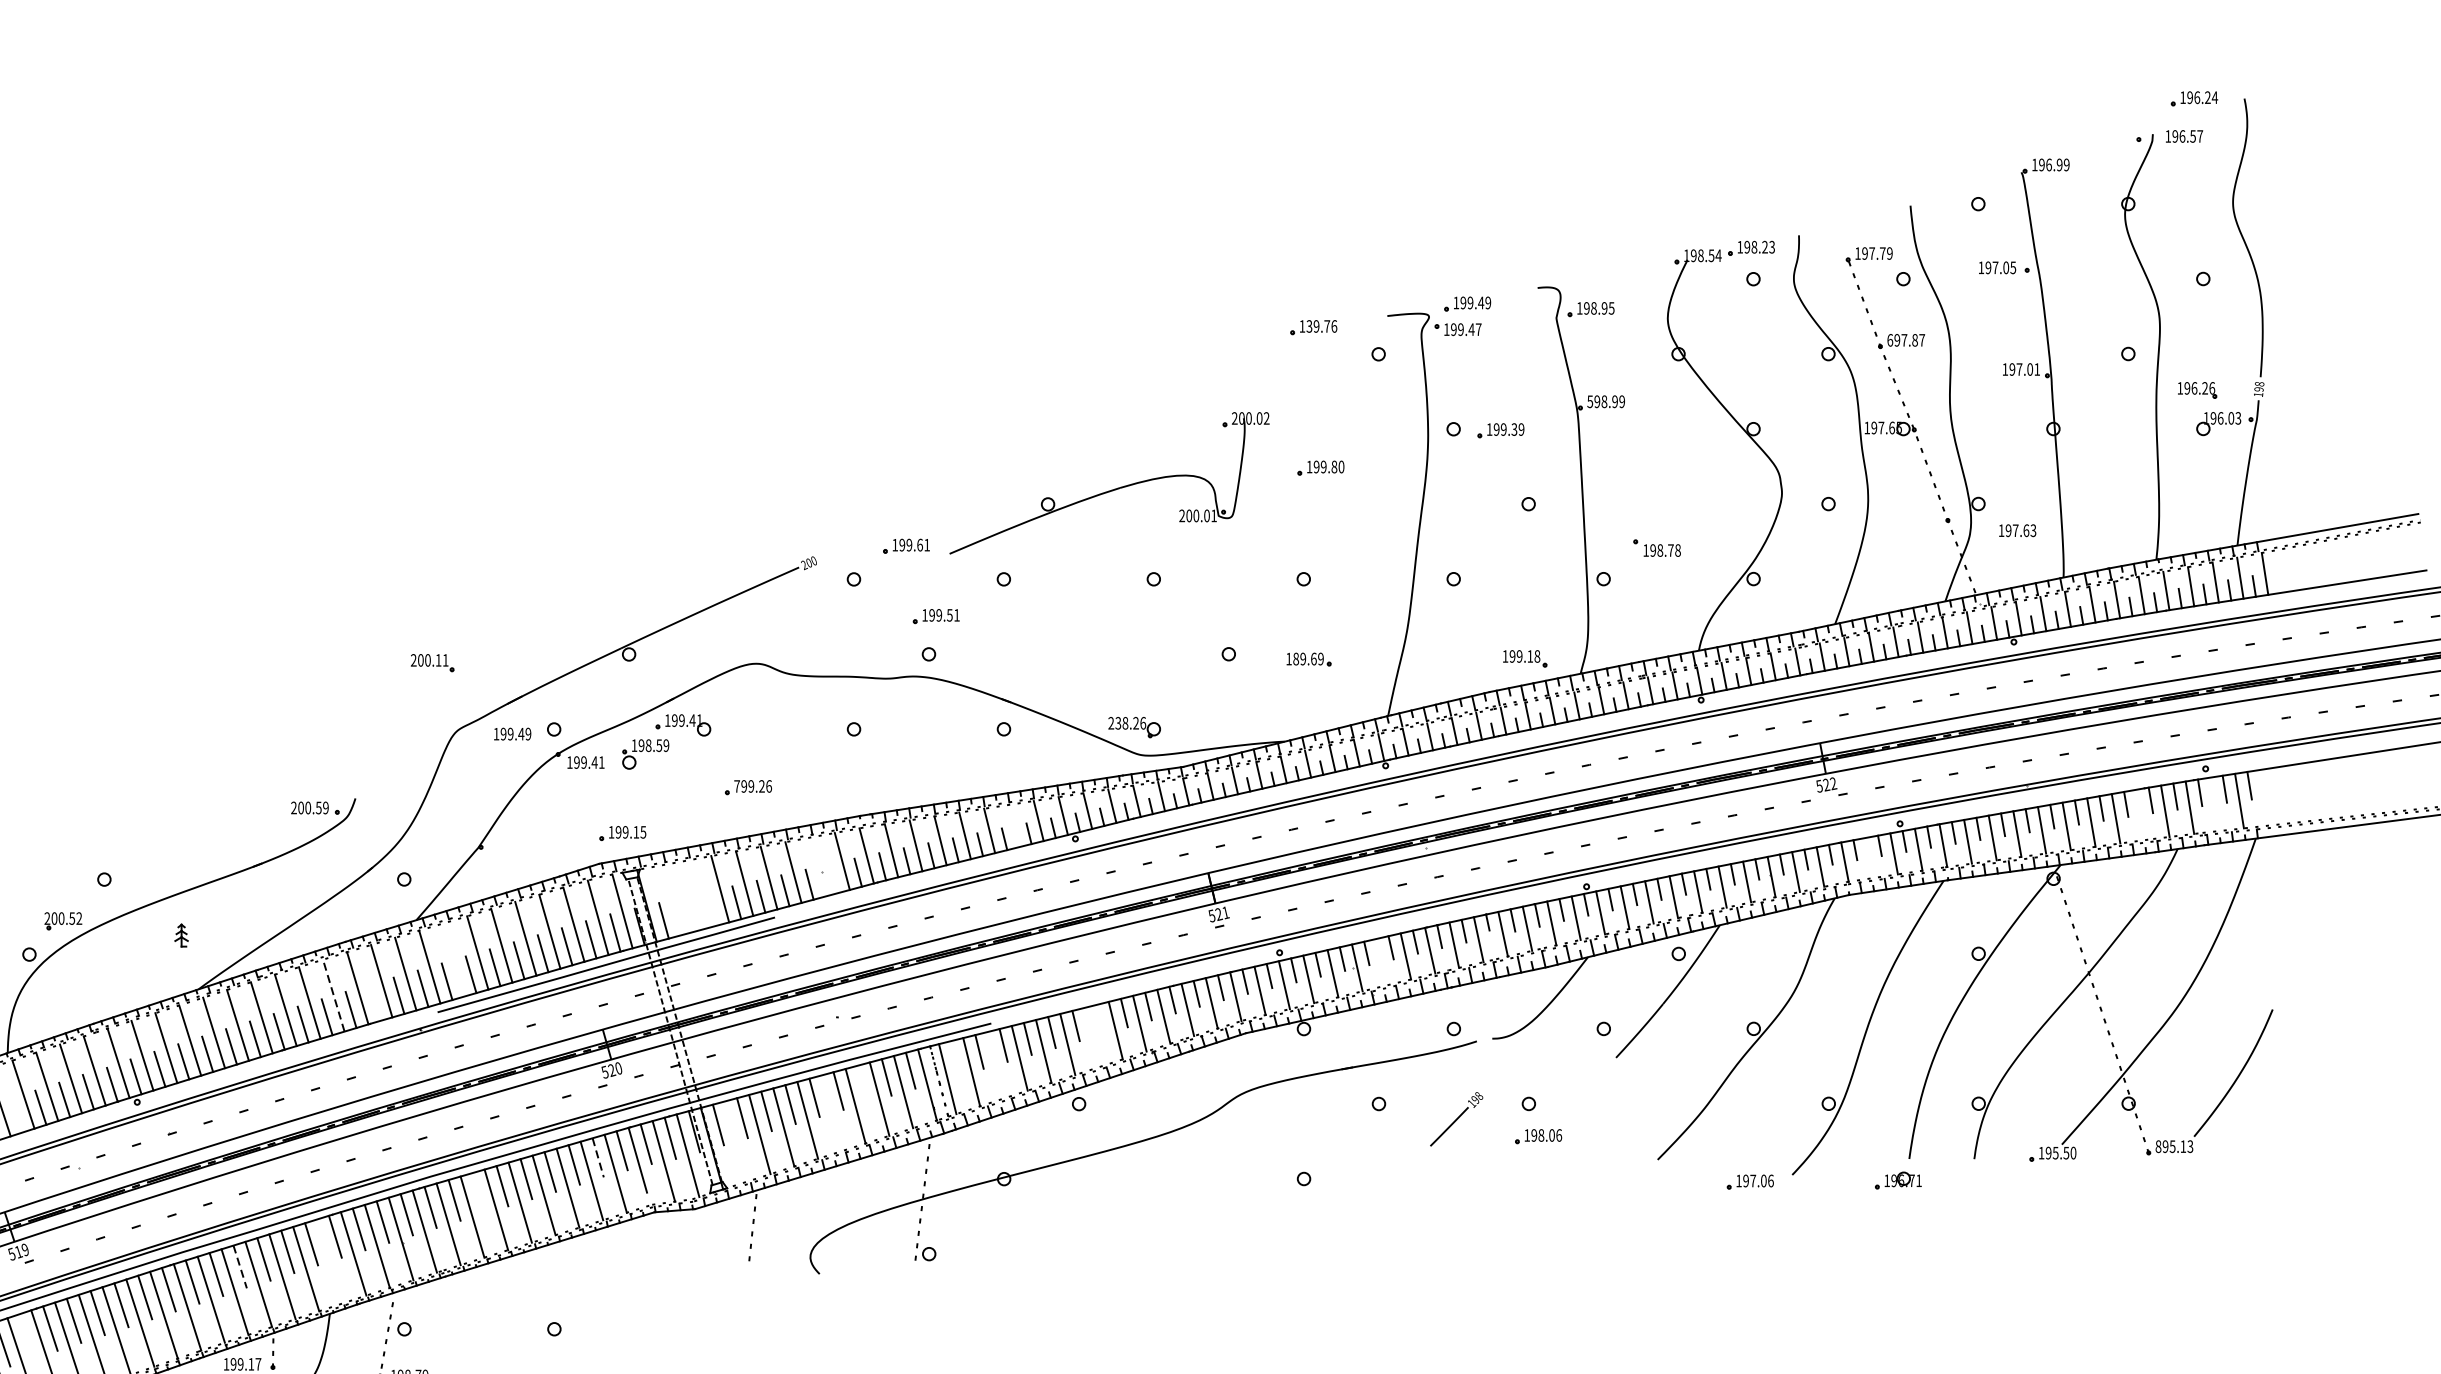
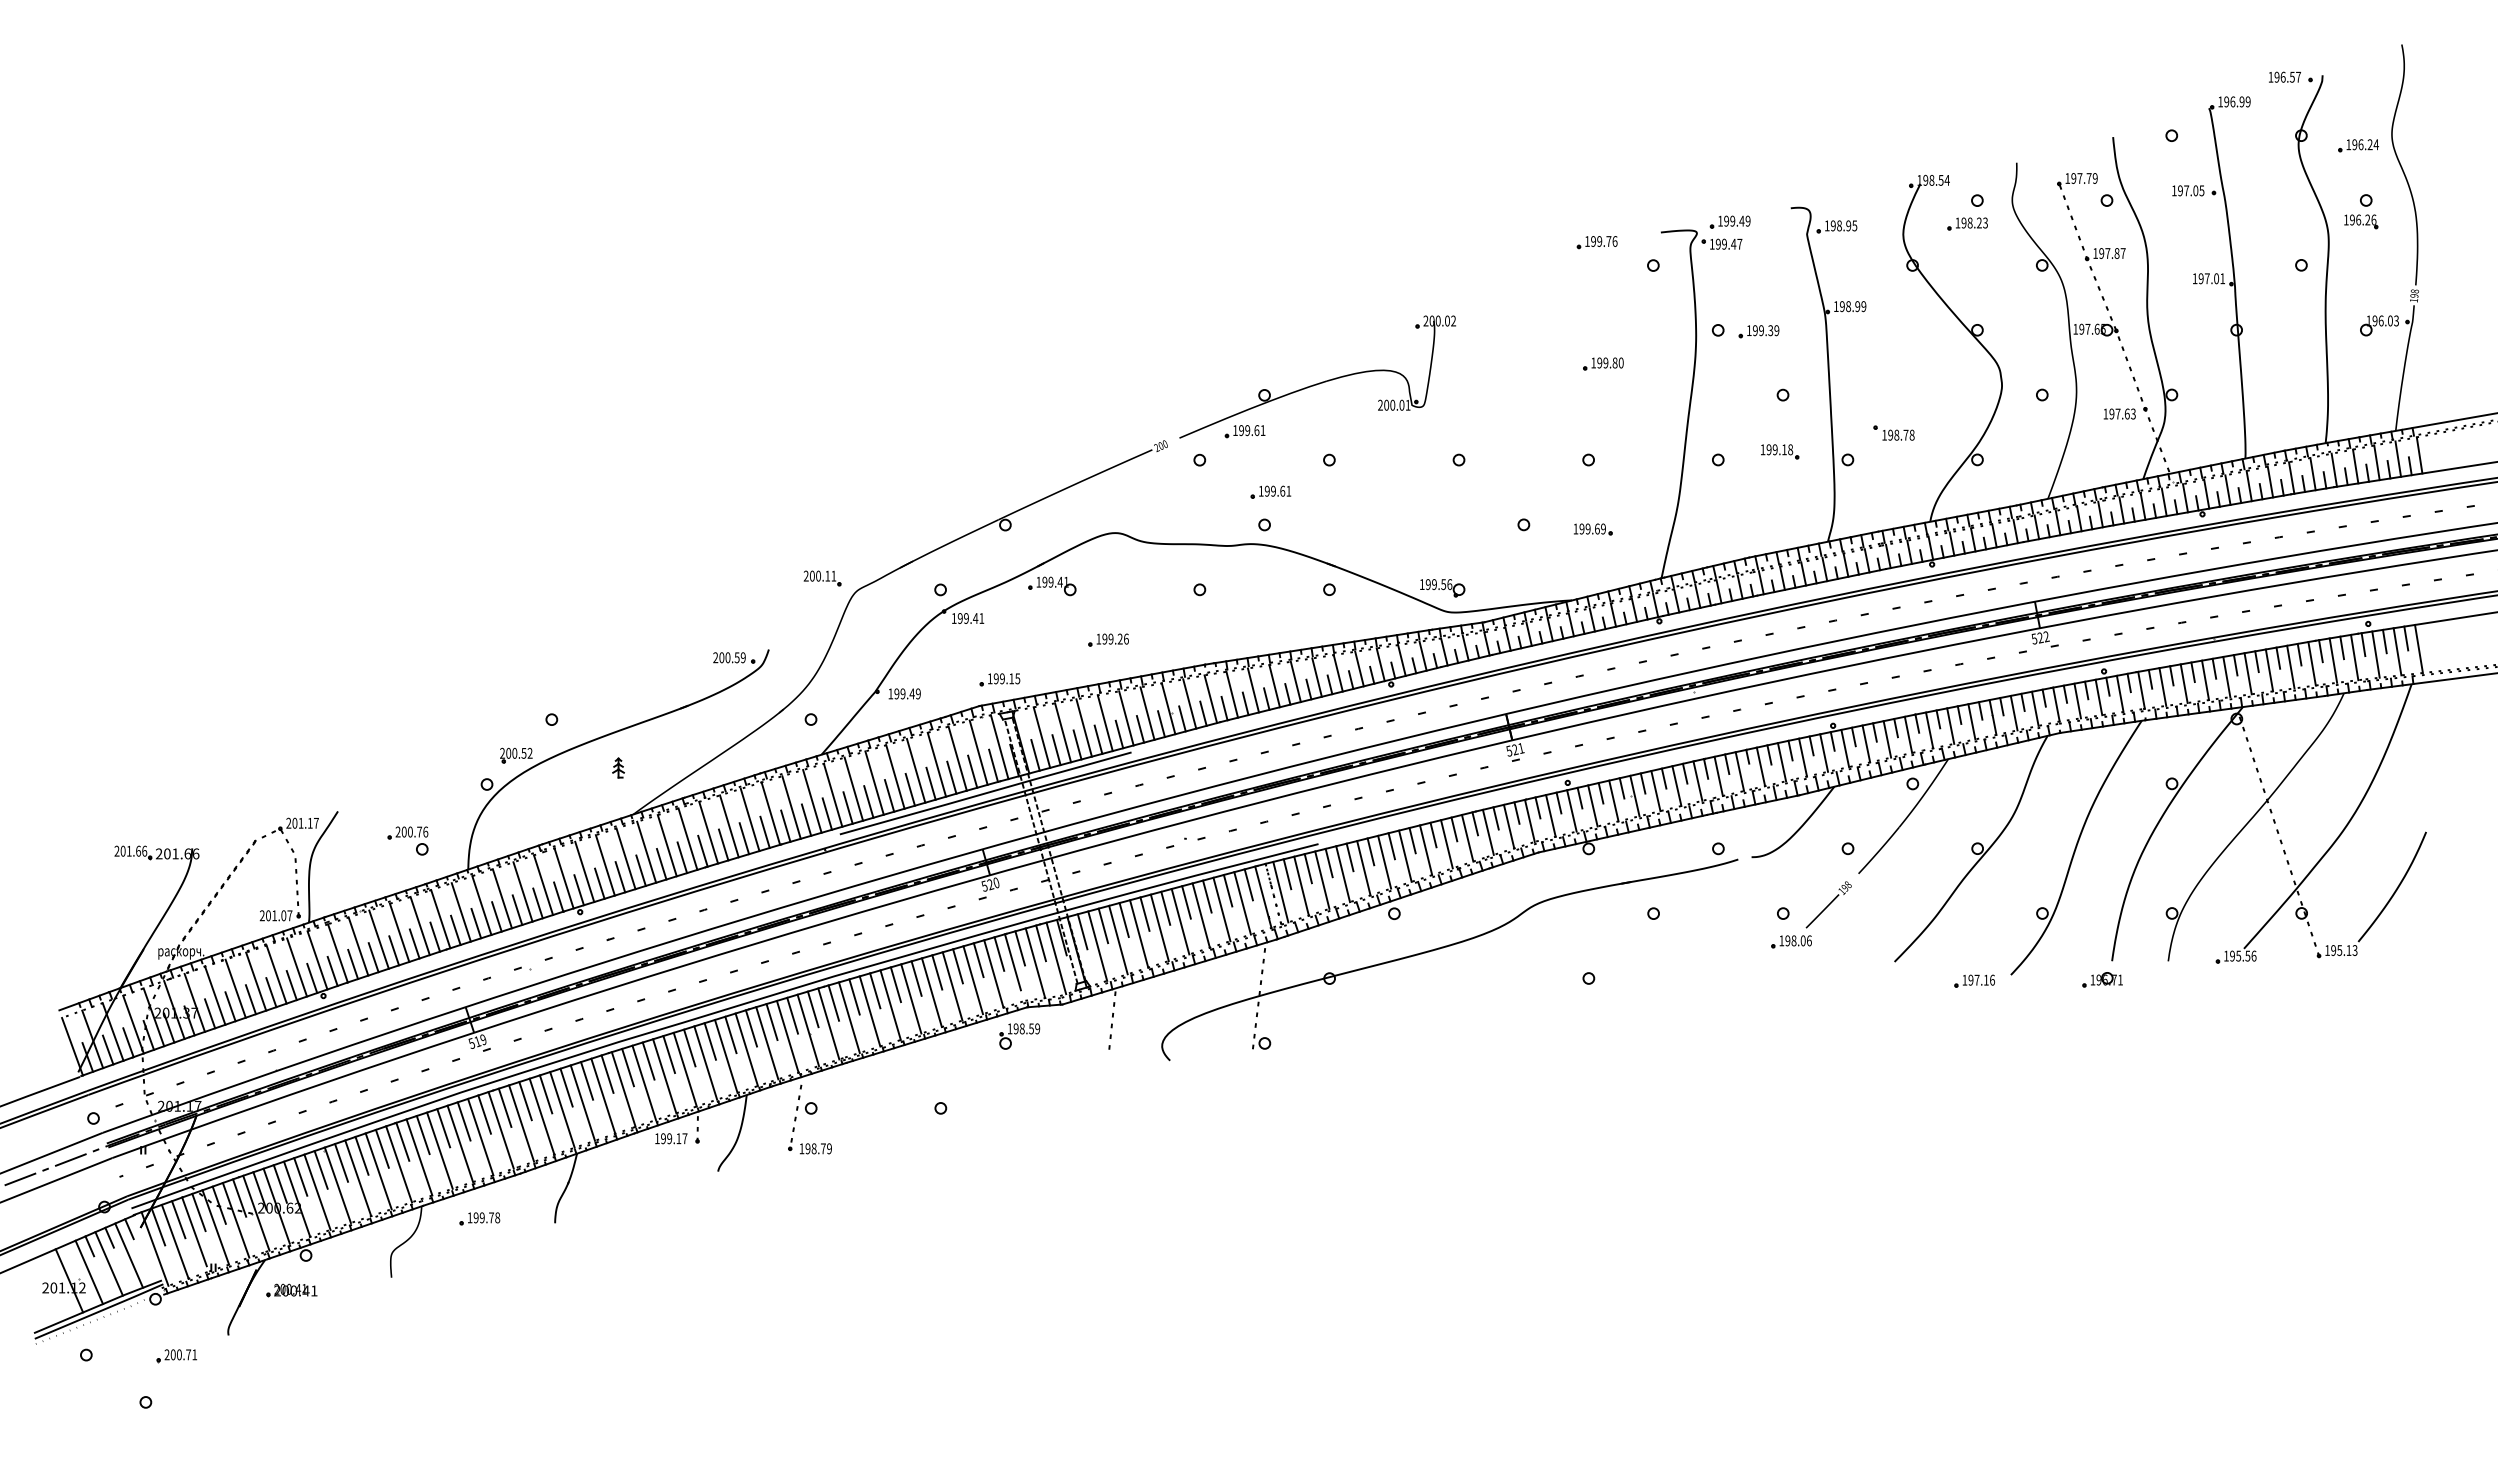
part: (2194, 98) -> (2358, 145), moved
text: (2183, 135) -> (2284, 76), moved
part: (1751, 247) -> (1967, 223), moved
text: (1309, 326) -> (1593, 241), 139.76 -> 199.76
text: (1890, 340) -> (2095, 253), 697.87 -> 197.87
part: (2197, 390) -> (2361, 221), moved
text: (1589, 401) -> (1835, 306), 598.99 -> 198.99
part: (1111, 489) -> (1319, 382), moved
text: (2017, 530) -> (2119, 413), moved
text: (949, 614) -> (1282, 490), 199.51 -> 199.61
text: (1295, 658) -> (1581, 528), 189.69 -> 199.69
part: (1525, 658) -> (1780, 451), moved
part: (432, 663) -> (822, 578), moved
text: (1123, 723) -> (1432, 584), 238.26 -> 199.56
text: (512, 733) -> (904, 693), moved
part: (645, 754) -> (1019, 1036), moved
text: (736, 785) -> (1098, 638), 799.26 -> 199.26
line: (2263, 797) -> (2418, 648), added
line: (2214, 804) -> (2375, 654), added
line: (2139, 814) -> (2311, 663), added
line: (1013, 826) -> (1337, 673), added
line: (1869, 857) -> (2077, 700), added
line: (817, 866) -> (1168, 708), added
line: (833, 878) -> (1182, 718), added
line: (696, 894) -> (1063, 732), added
line: (670, 900) -> (1041, 737), added
line: (712, 908) -> (1077, 744), added
line: (688, 915) -> (1056, 750), added
line: (453, 959) -> (853, 788), added
line: (1381, 962) -> (1655, 791), added
line: (333, 995) -> (749, 819), dashed -> solid
line: (374, 1002) -> (785, 825), added
line: (1100, 1019) -> (1412, 840), added
line: (1091, 1036) -> (1405, 855), added
line: (955, 1058) -> (1287, 874), added
line: (995, 1064) -> (1322, 879), added
line: (862, 1084) -> (1207, 896), added
line: (831, 1113) -> (1180, 921), added
line: (17, 1115) -> (476, 923), added
text: (1456, 1118) -> (1828, 904), moved
line: (735, 1140) -> (1097, 945), added
text: (2158, 1146) -> (2327, 950), 895.13 -> 195.13
text: (2072, 1152) -> (2253, 955), 195.50 -> 195.56
line: (597, 1158) -> (978, 960), dashed -> solid
text: (1762, 1180) -> (1985, 979), 197.06 -> 197.16
line: (478, 1192) -> (875, 990), added
line: (329, 1261) -> (746, 1049), added
line: (240, 1268) -> (669, 1055), dashed -> solid
line: (26, 1336) -> (484, 1114), added

